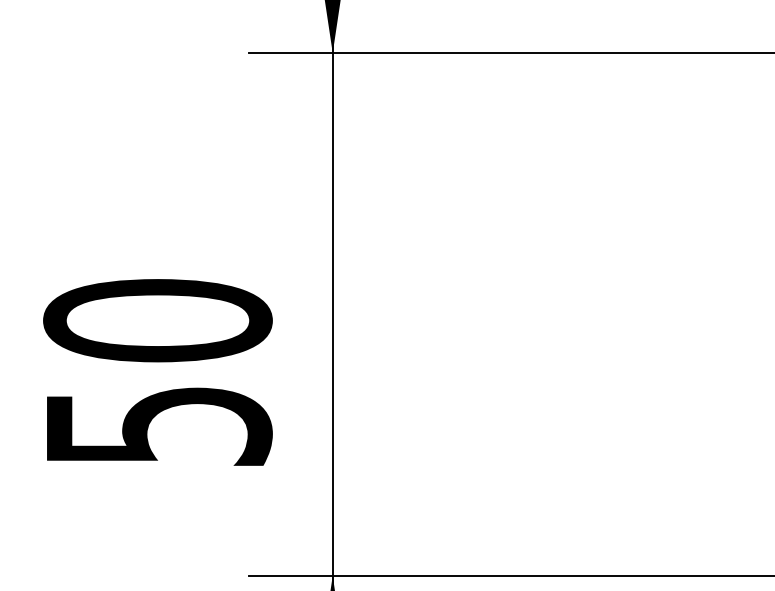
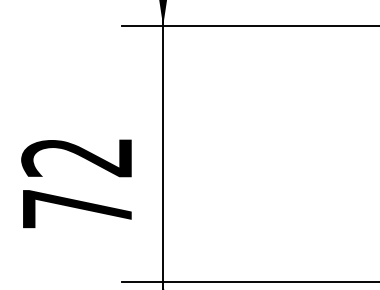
text: (158, 371) -> (77, 182), 50 -> 72

